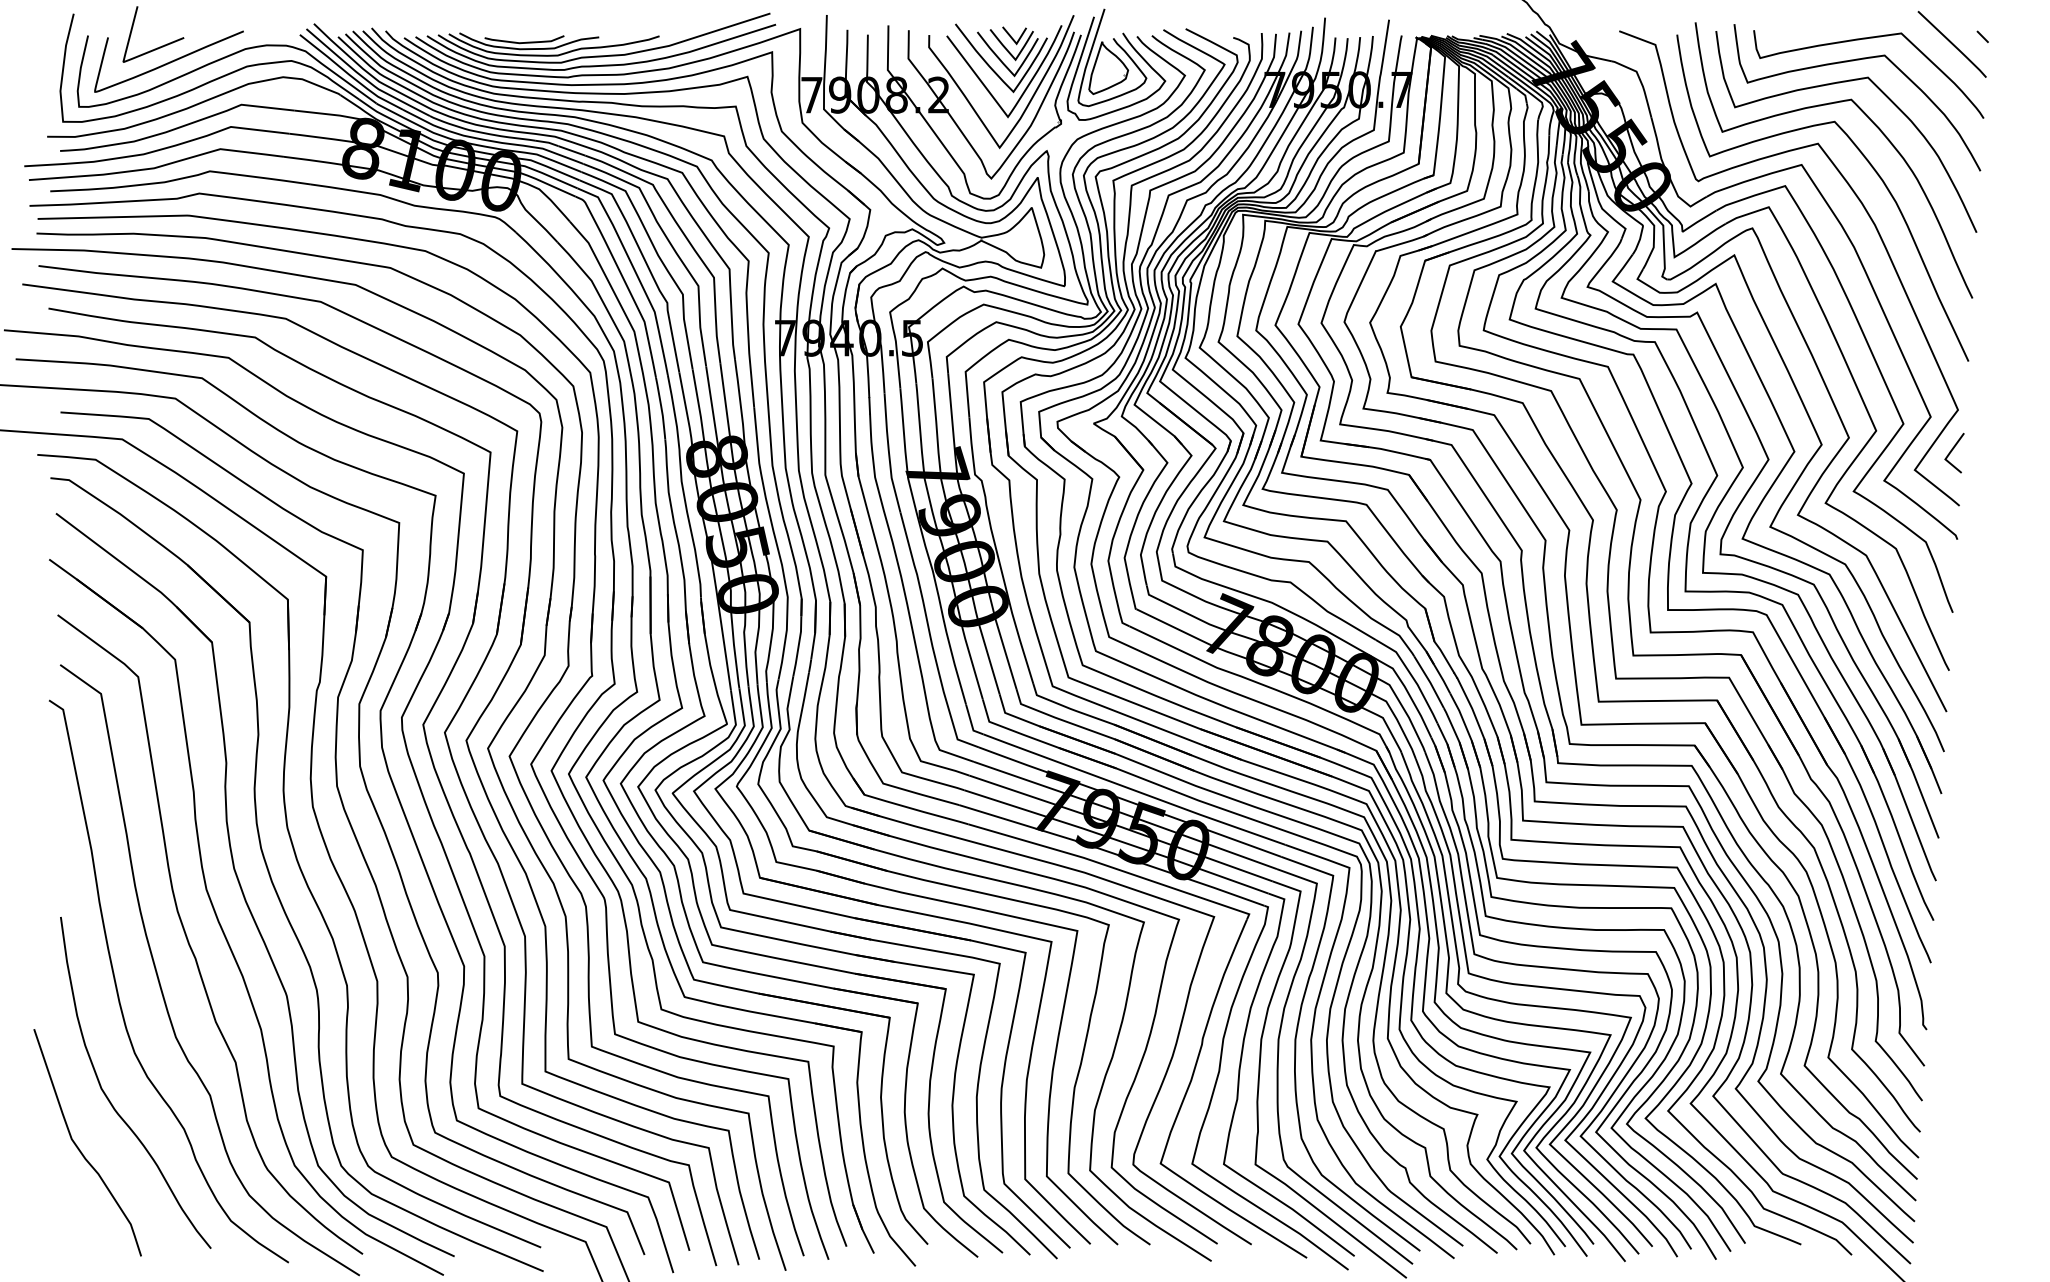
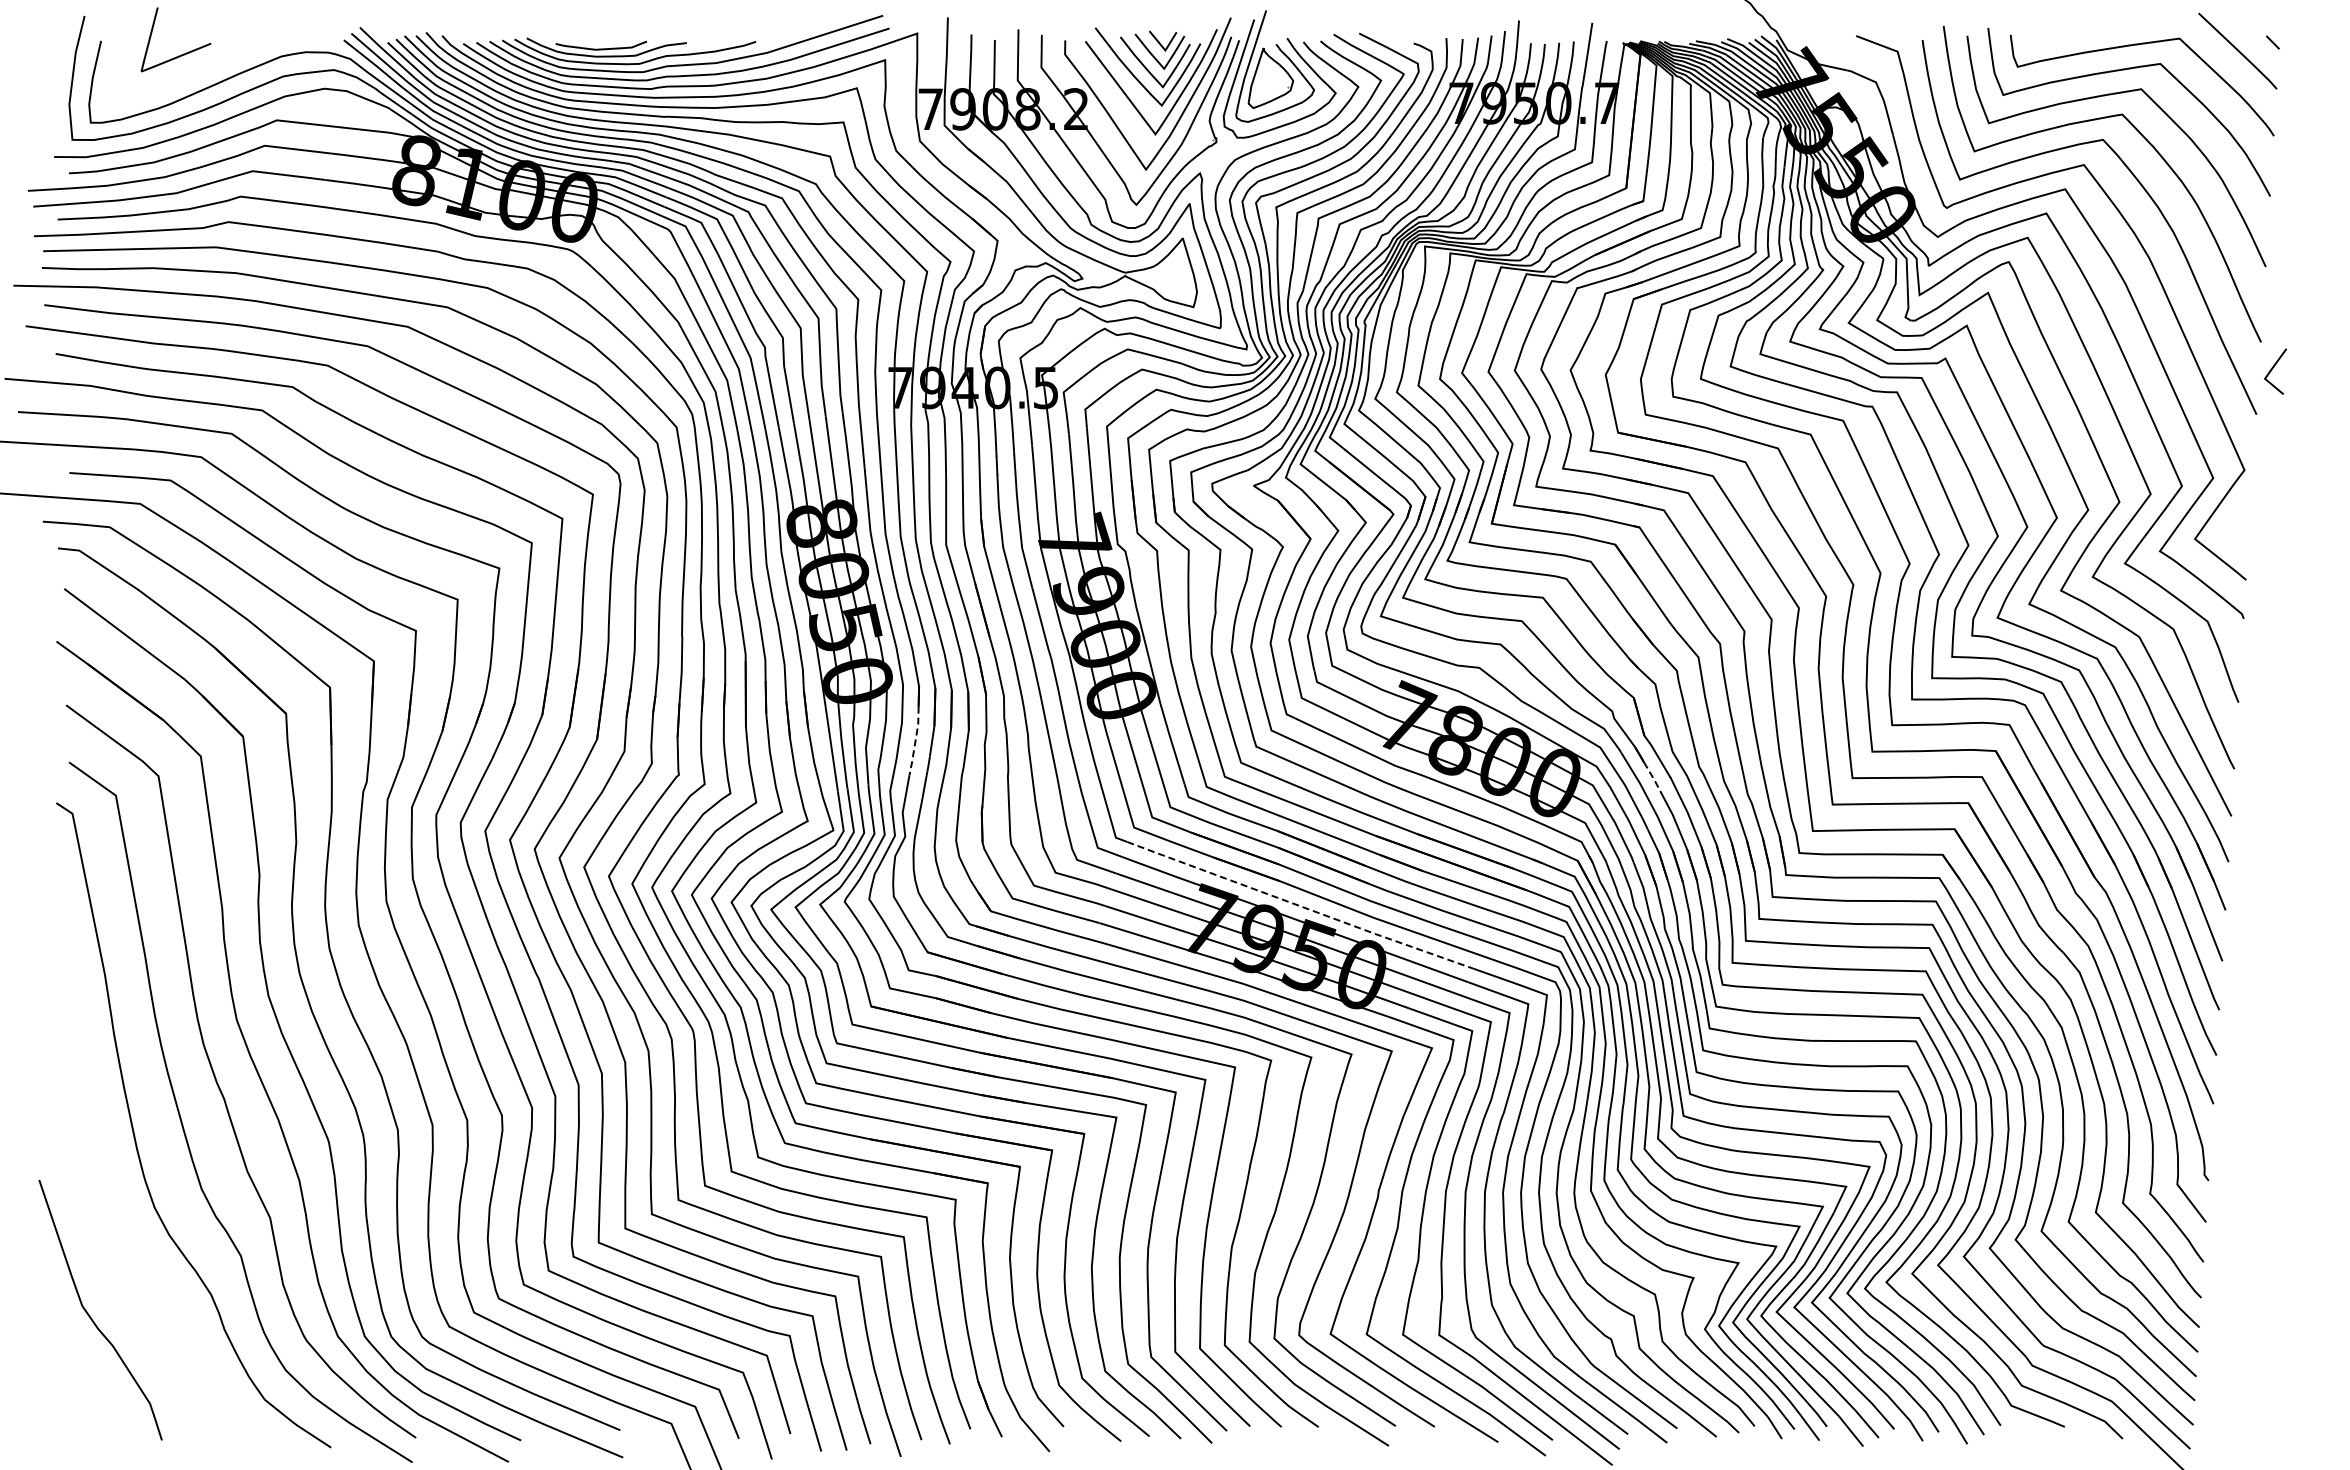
curve: (168, 62) -> (193, 71), removed
line: (1952, 450) -> (2273, 368), moved
line: (798, 646) -> (915, 741), solid -> dashed
line: (1442, 679) -> (1653, 779), solid -> dashed
line: (1134, 790) -> (1300, 906), solid -> dashed
curve: (108, 1097) -> (124, 1258), removed

